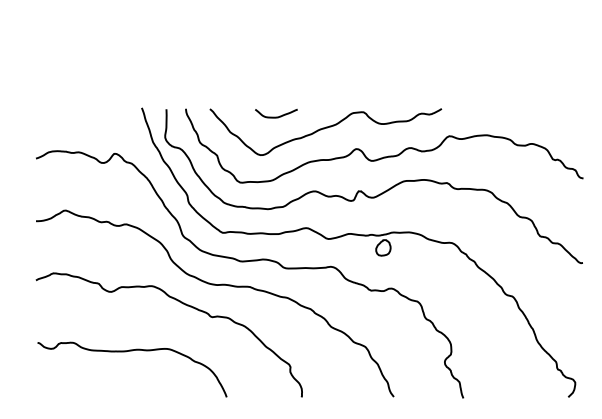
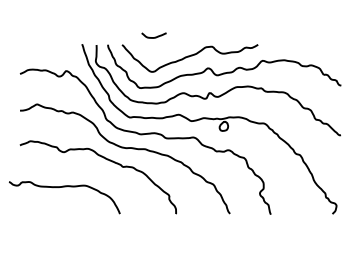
curve: (275, 116) -> (153, 37), moved
curve: (132, 352) -> (64, 187), moved

